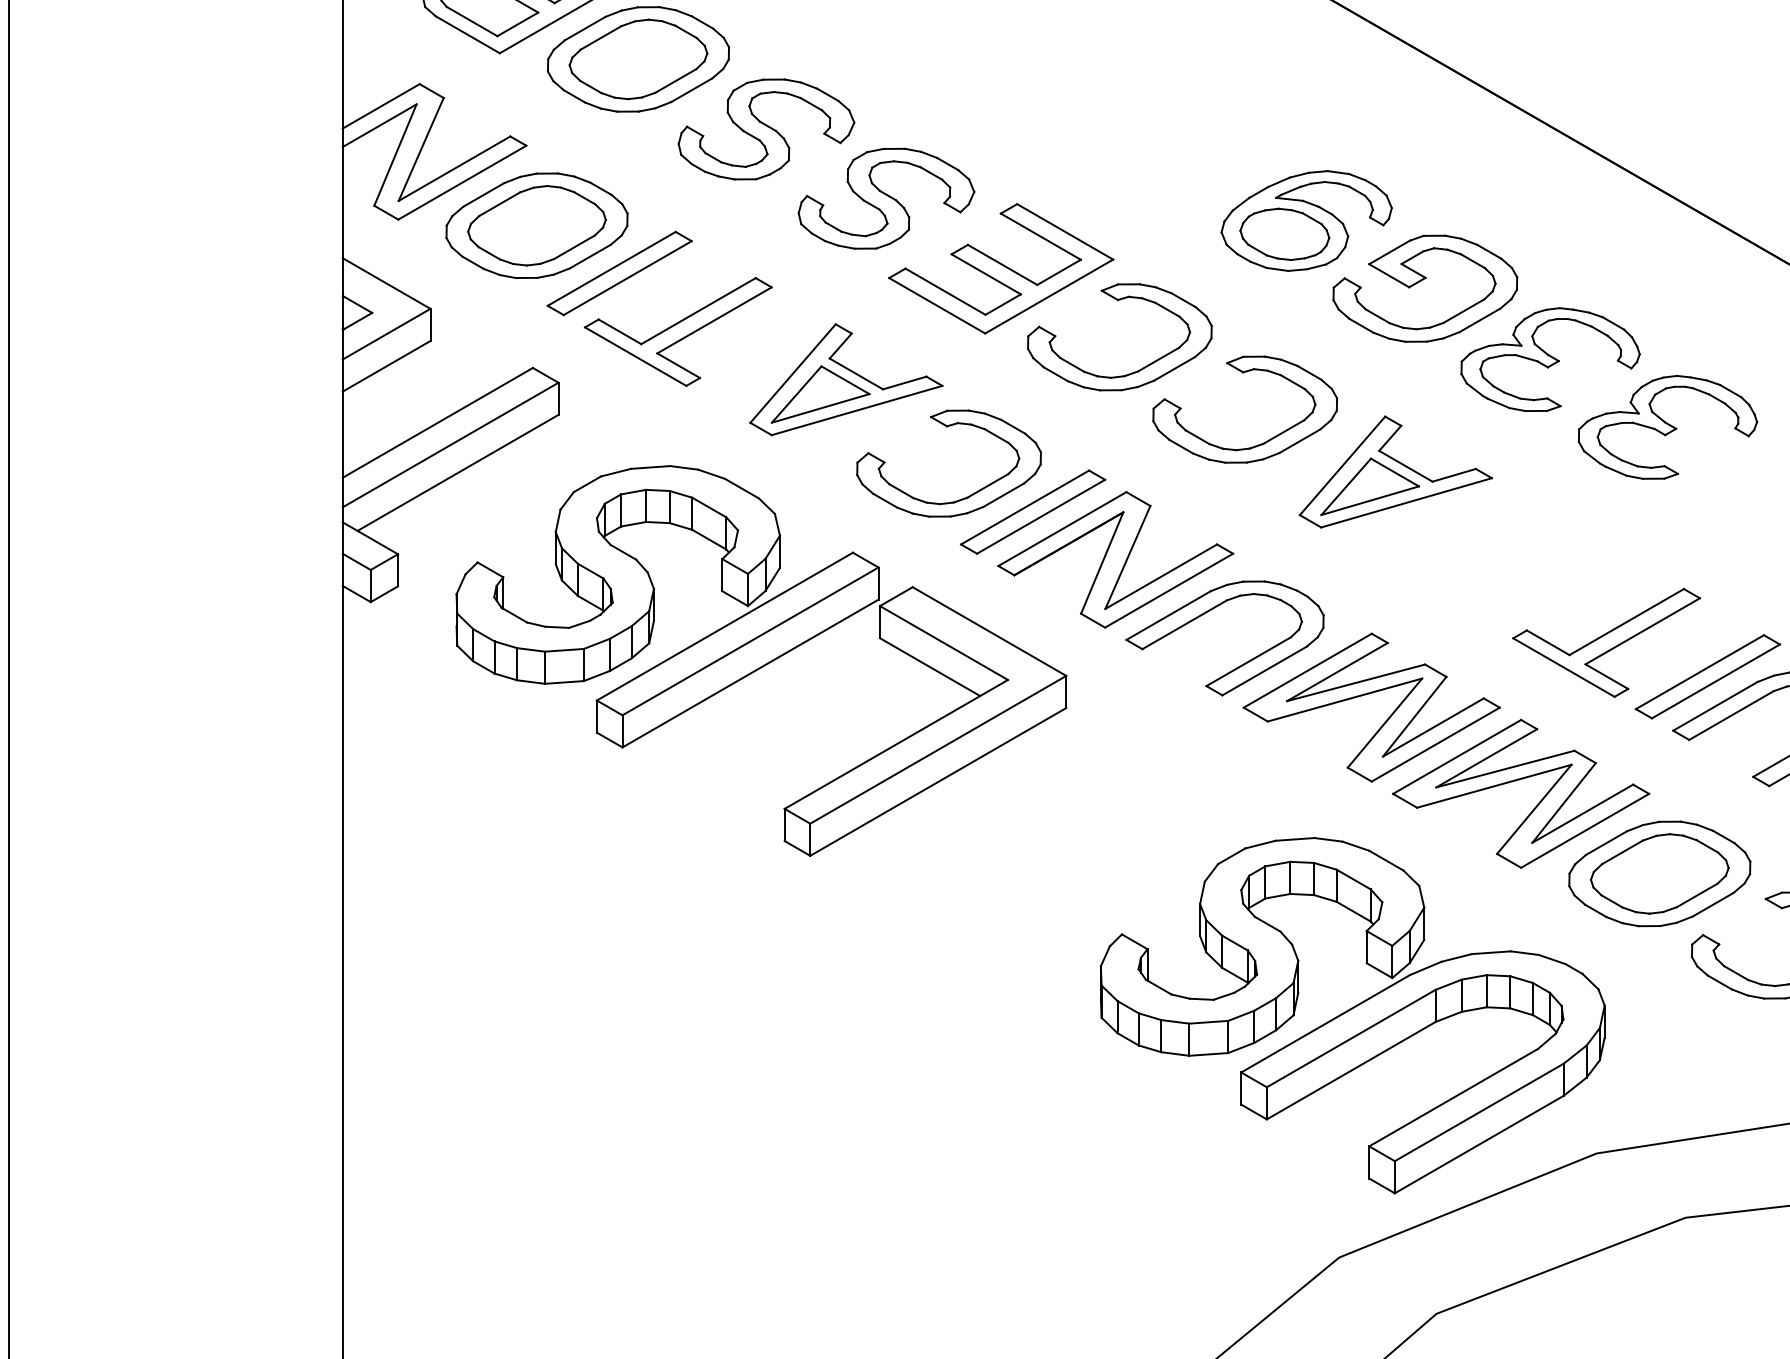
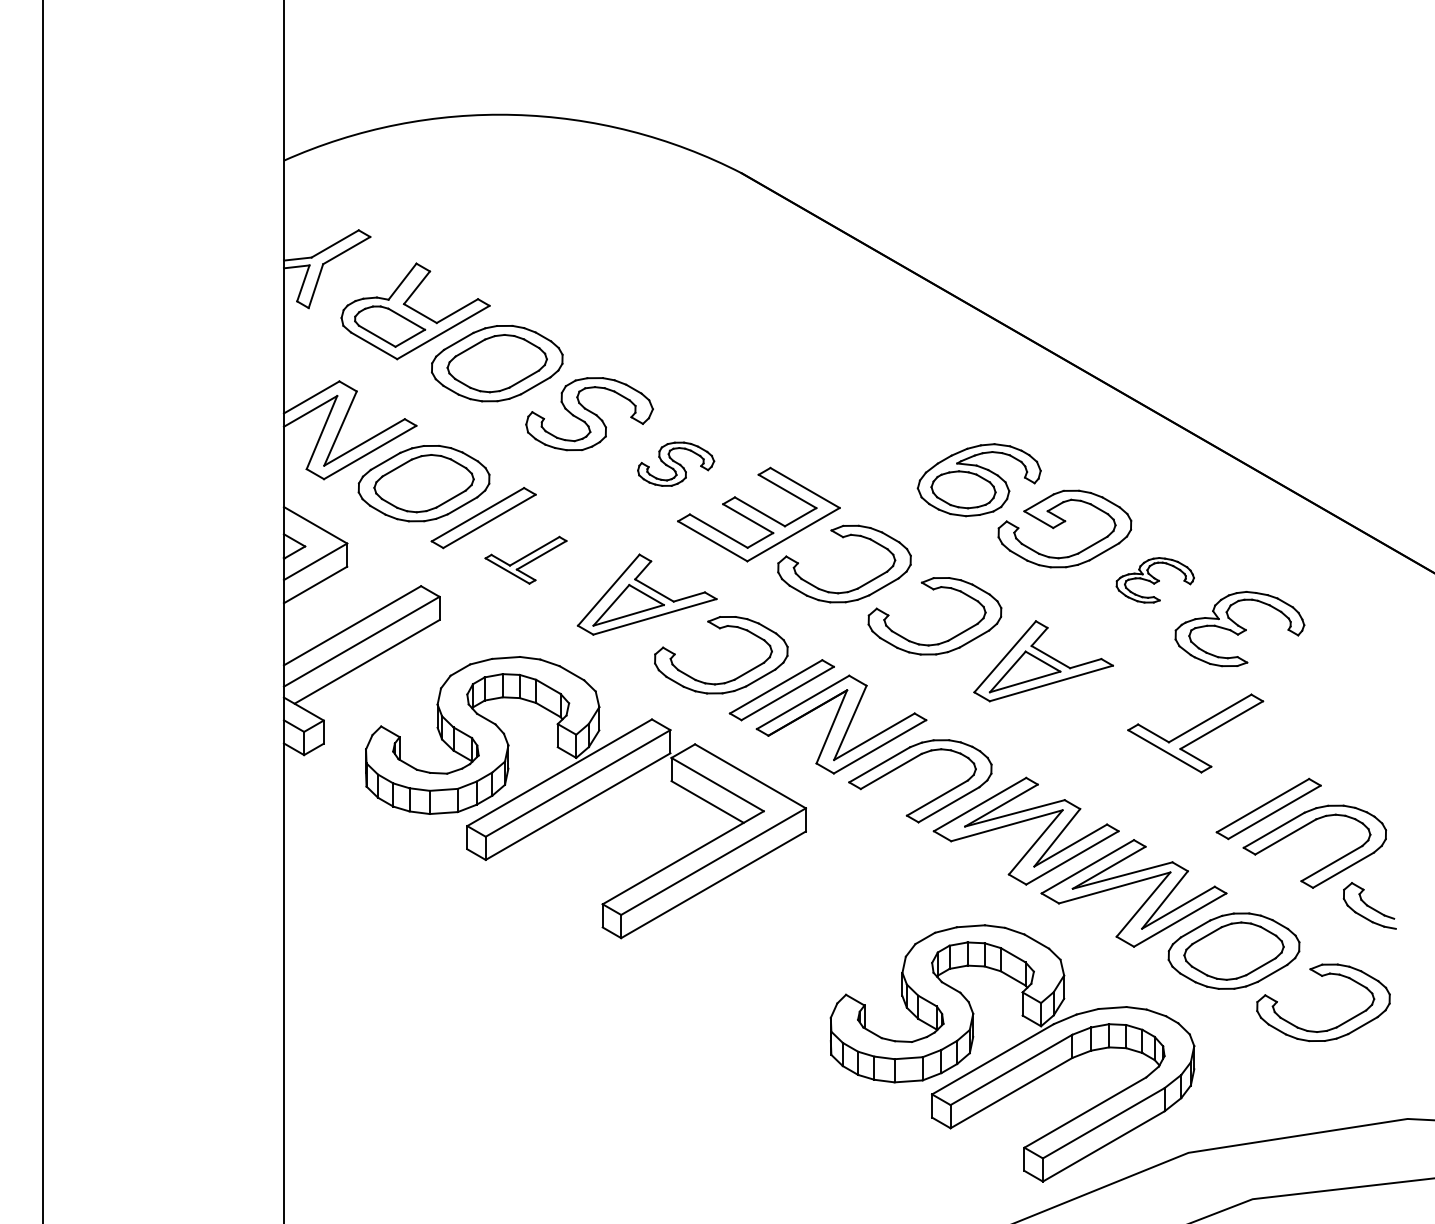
part: (885, 199) -> (675, 464), size x0.6
part: (677, 332) -> (525, 560), size x0.6
part: (1550, 360) -> (1155, 580), size x0.6
part: (1606, 642) -> (1195, 733), moved

